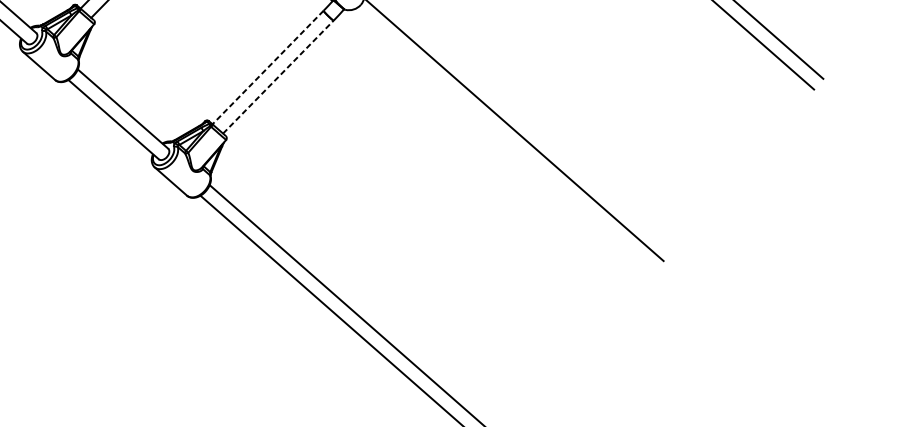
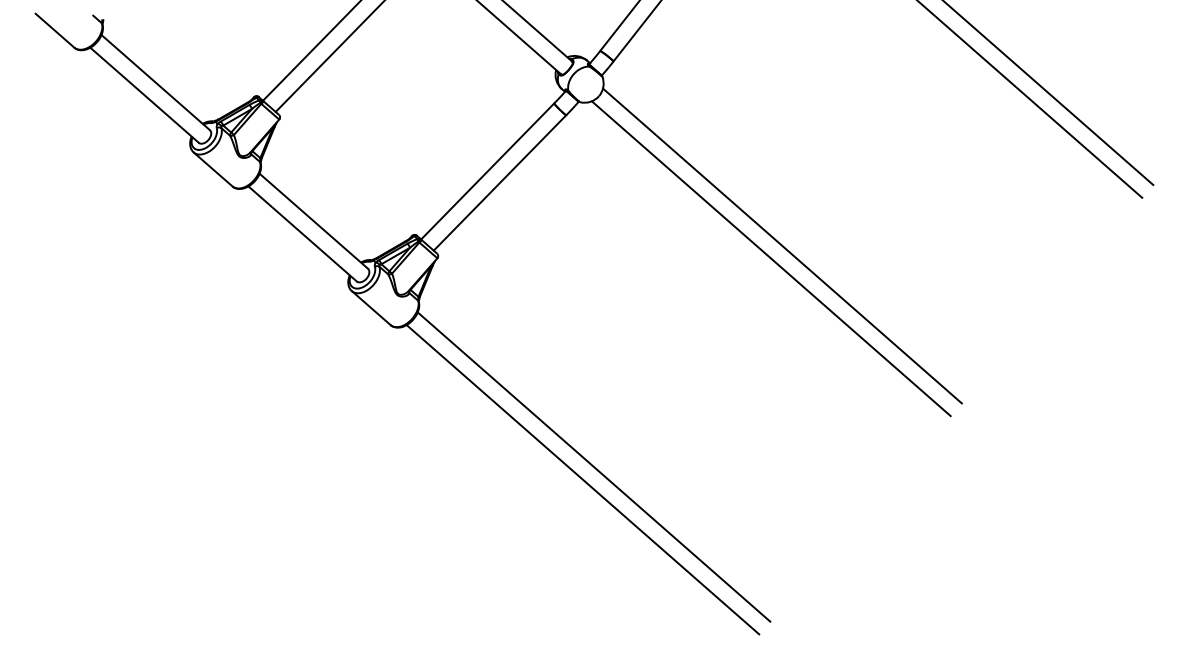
line: (267, 67) -> (487, 171), dashed -> solid
line: (278, 76) -> (500, 182), dashed -> solid
line: (503, 140) -> (770, 258), added

